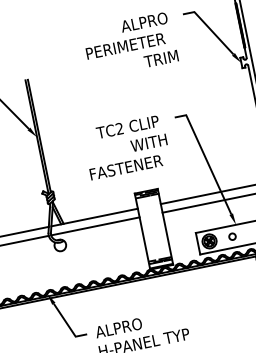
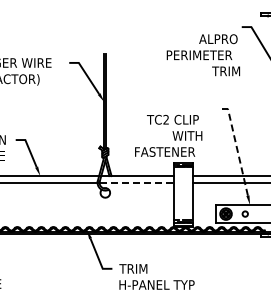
text: (129, 45) -> (202, 55), moved
text: (126, 146) -> (168, 135), moved
line: (205, 158) -> (236, 146), solid -> dashed
line: (96, 226) -> (137, 183), solid -> dashed
text: (118, 327) -> (138, 268), ALPRO -> TRIM

